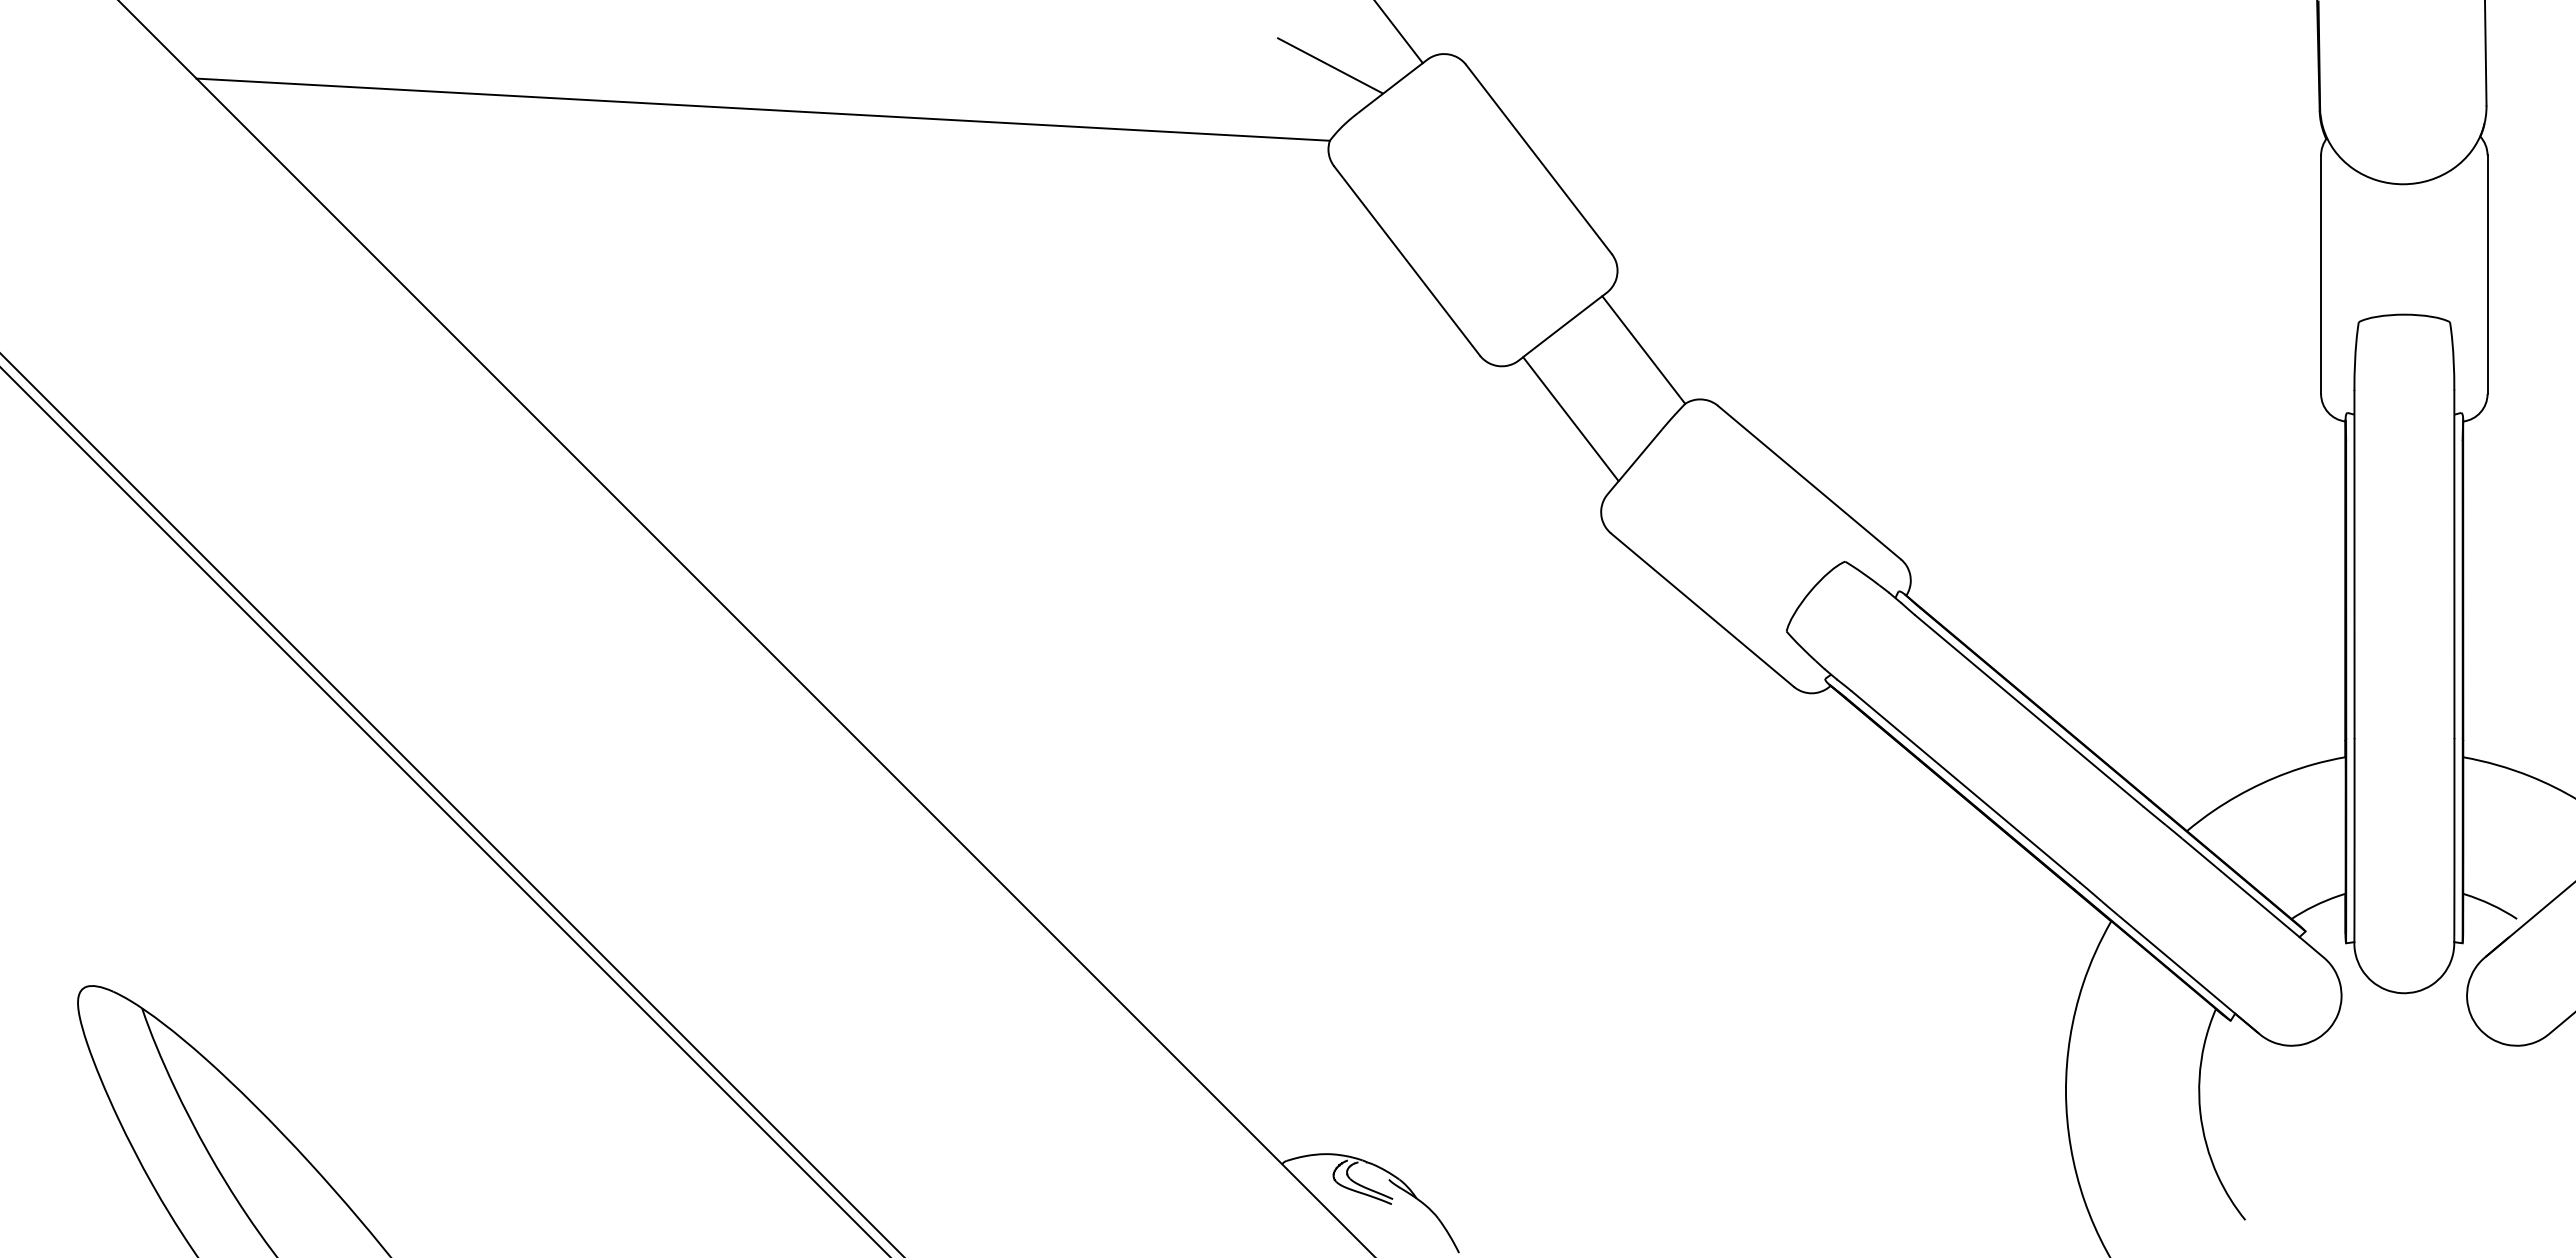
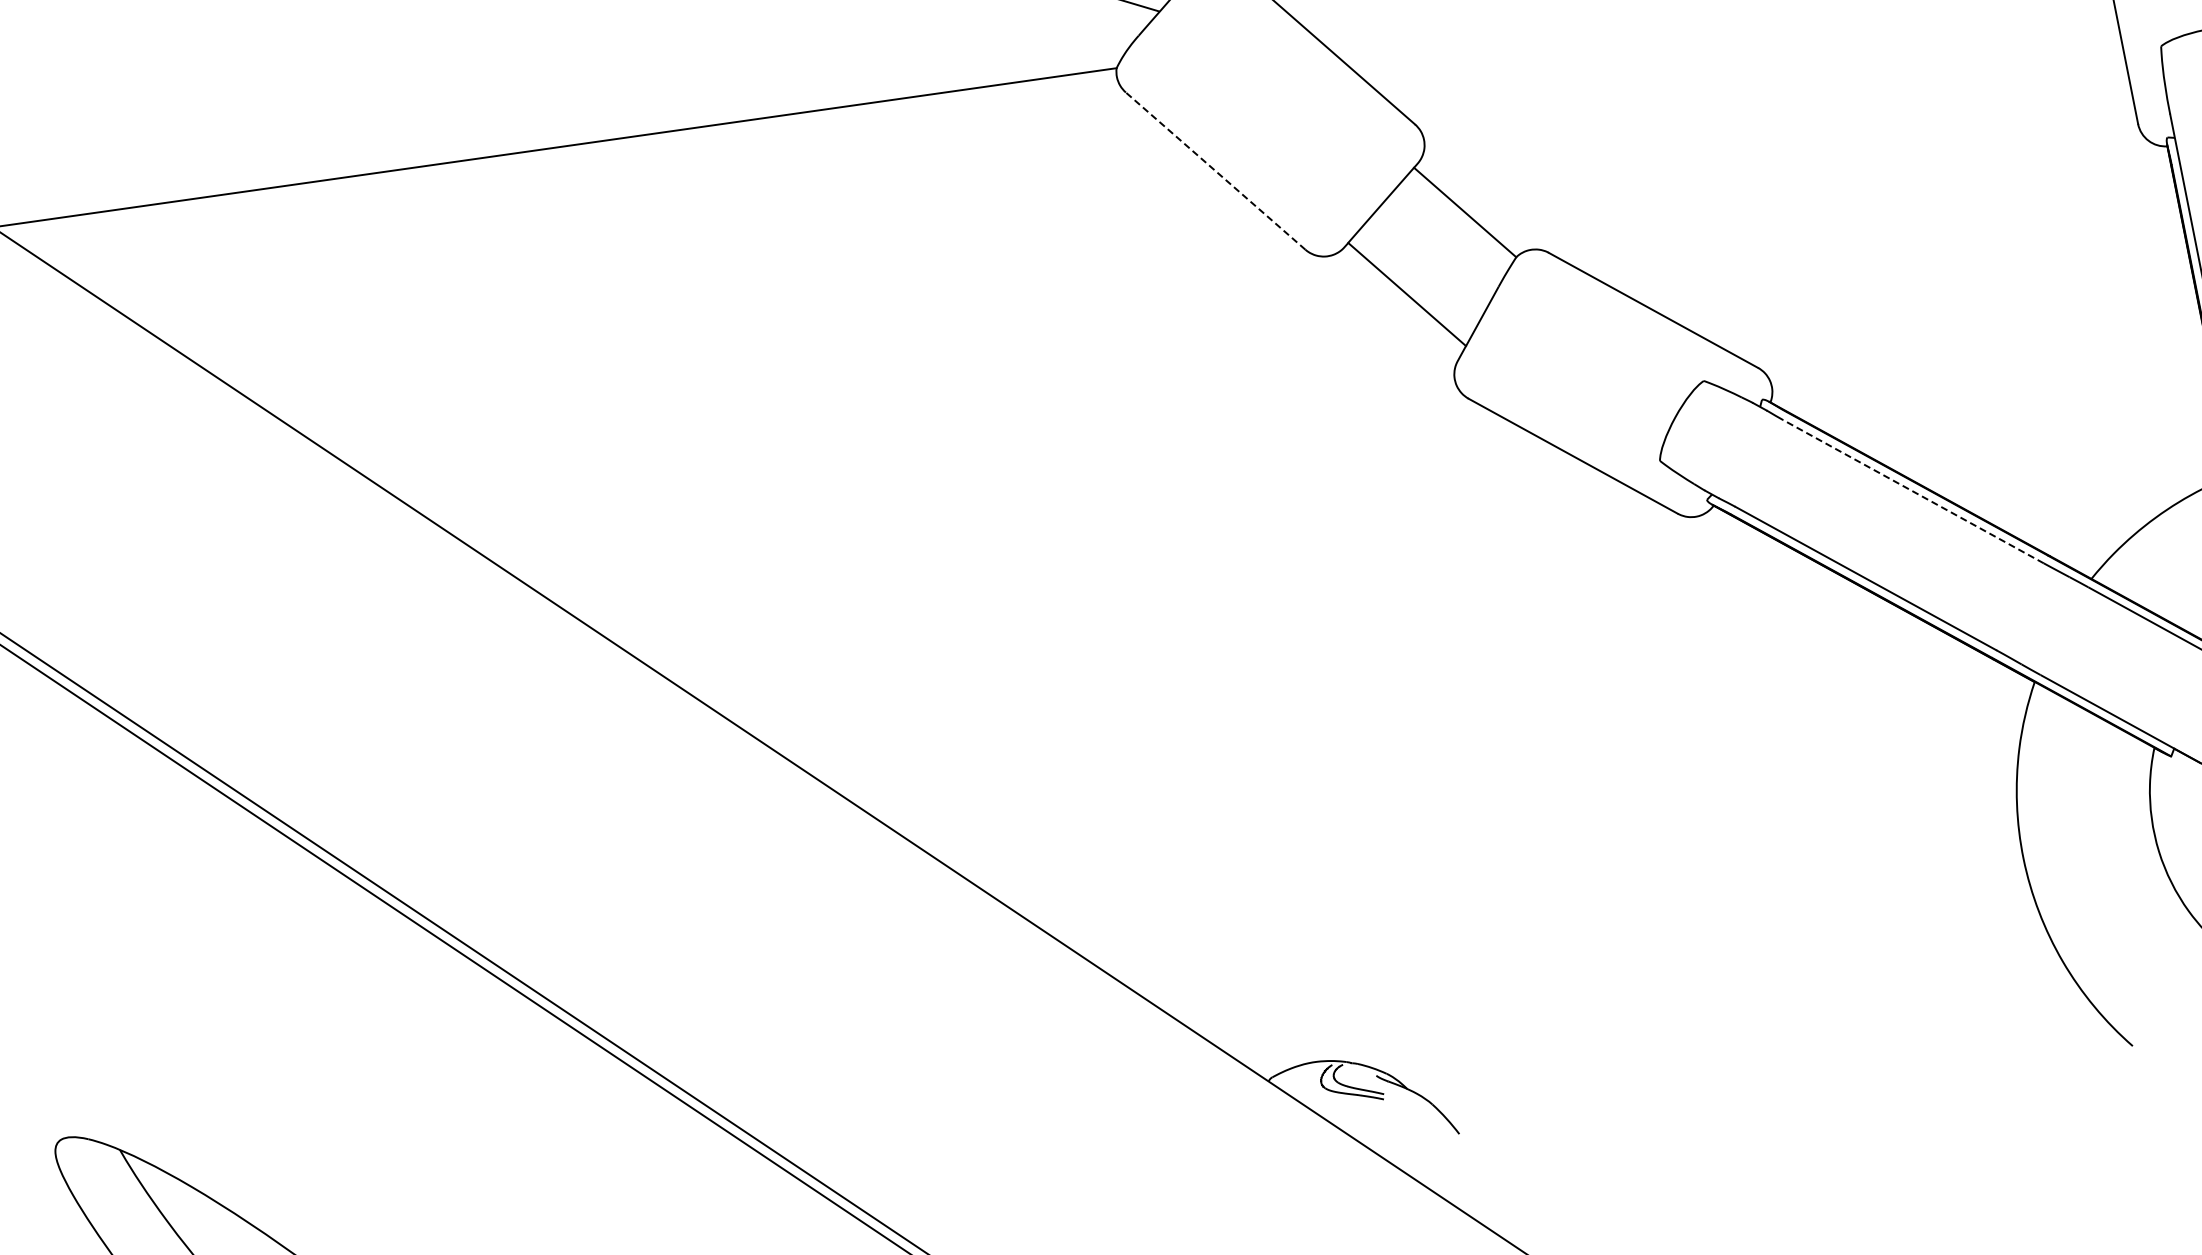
line: (1406, 260) -> (1215, 170), solid -> dashed
line: (2029, 711) -> (1913, 492), solid -> dashed

